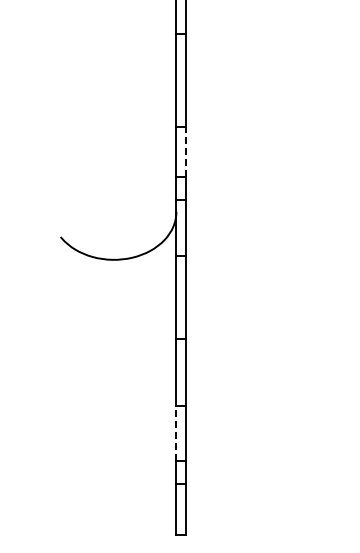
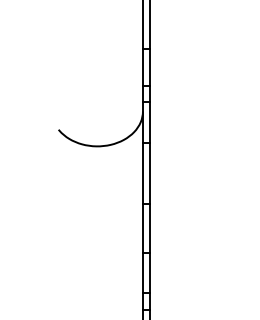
line: (185, 151) -> (149, 67), dashed -> solid
line: (176, 433) -> (143, 272), dashed -> solid

